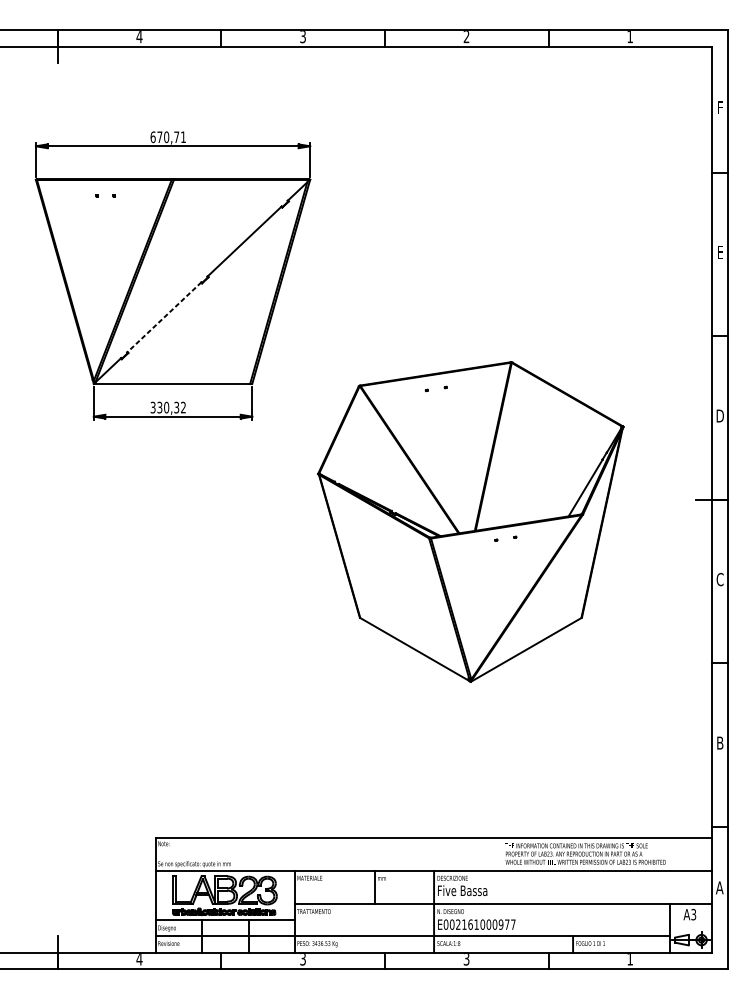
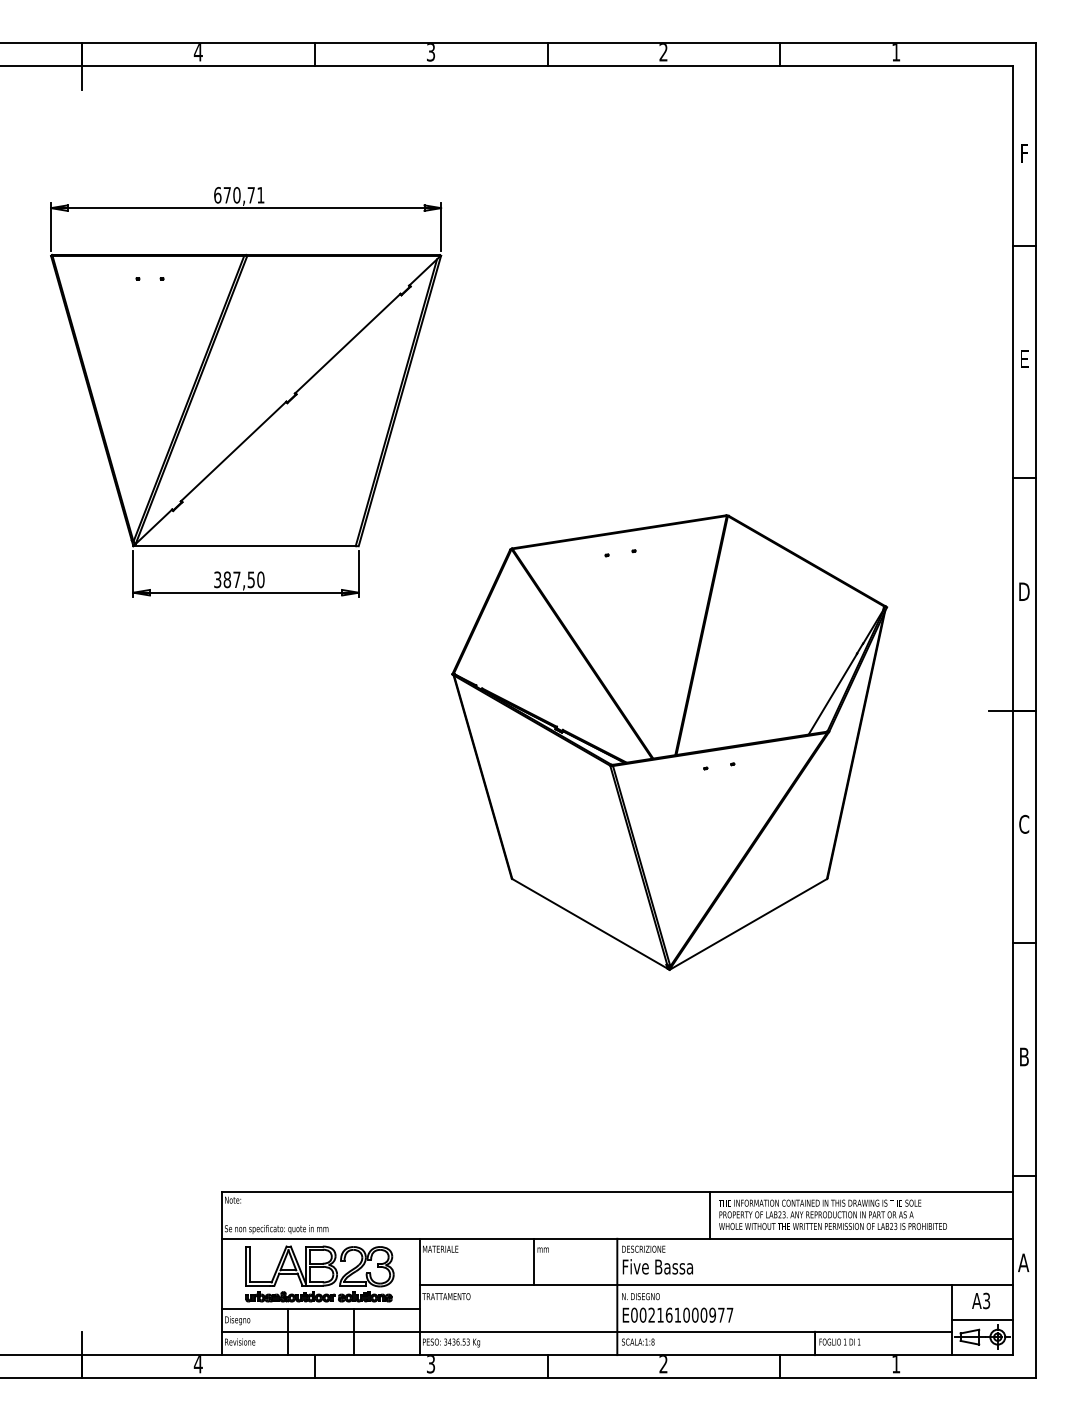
line: (164, 317) -> (233, 451), dashed -> solid
text: (171, 407) -> (243, 579), 330,32 -> 387,50
line: (499, 854) -> (710, 1215), added
line: (690, 928) -> (982, 1320), added
text: (466, 959) -> (663, 1364), 3 -> 2

